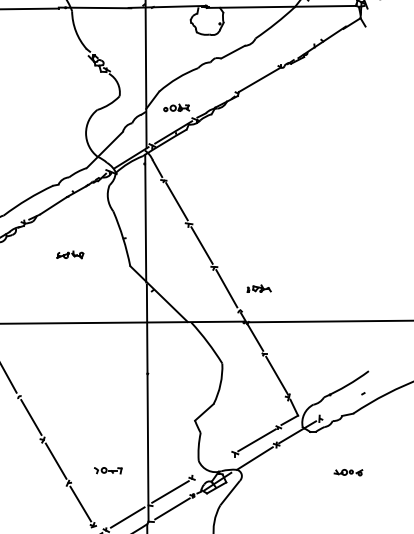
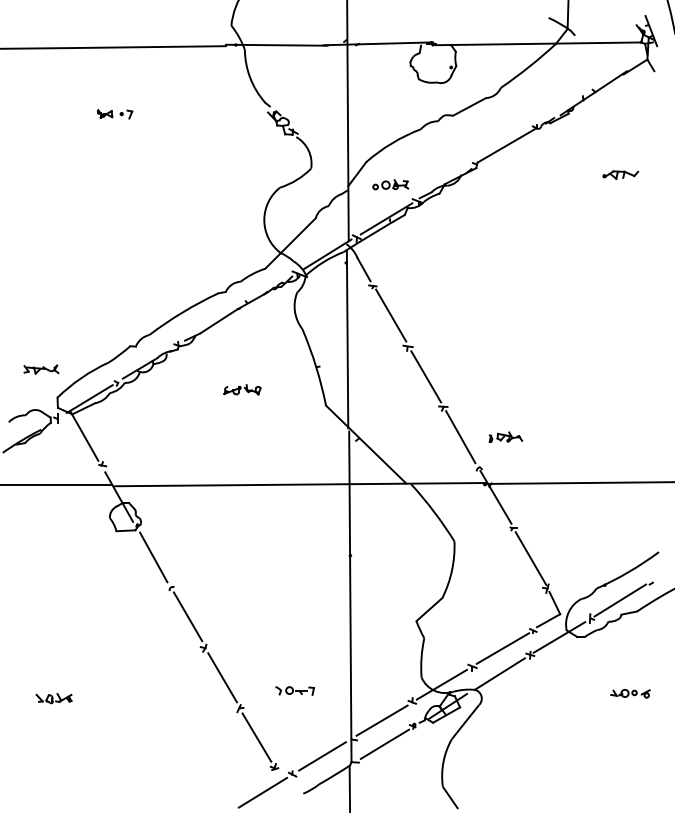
part: (341, 100) -> (620, 174), added
line: (340, 405) -> (619, 600), added
line: (213, 466) -> (441, 684), added

